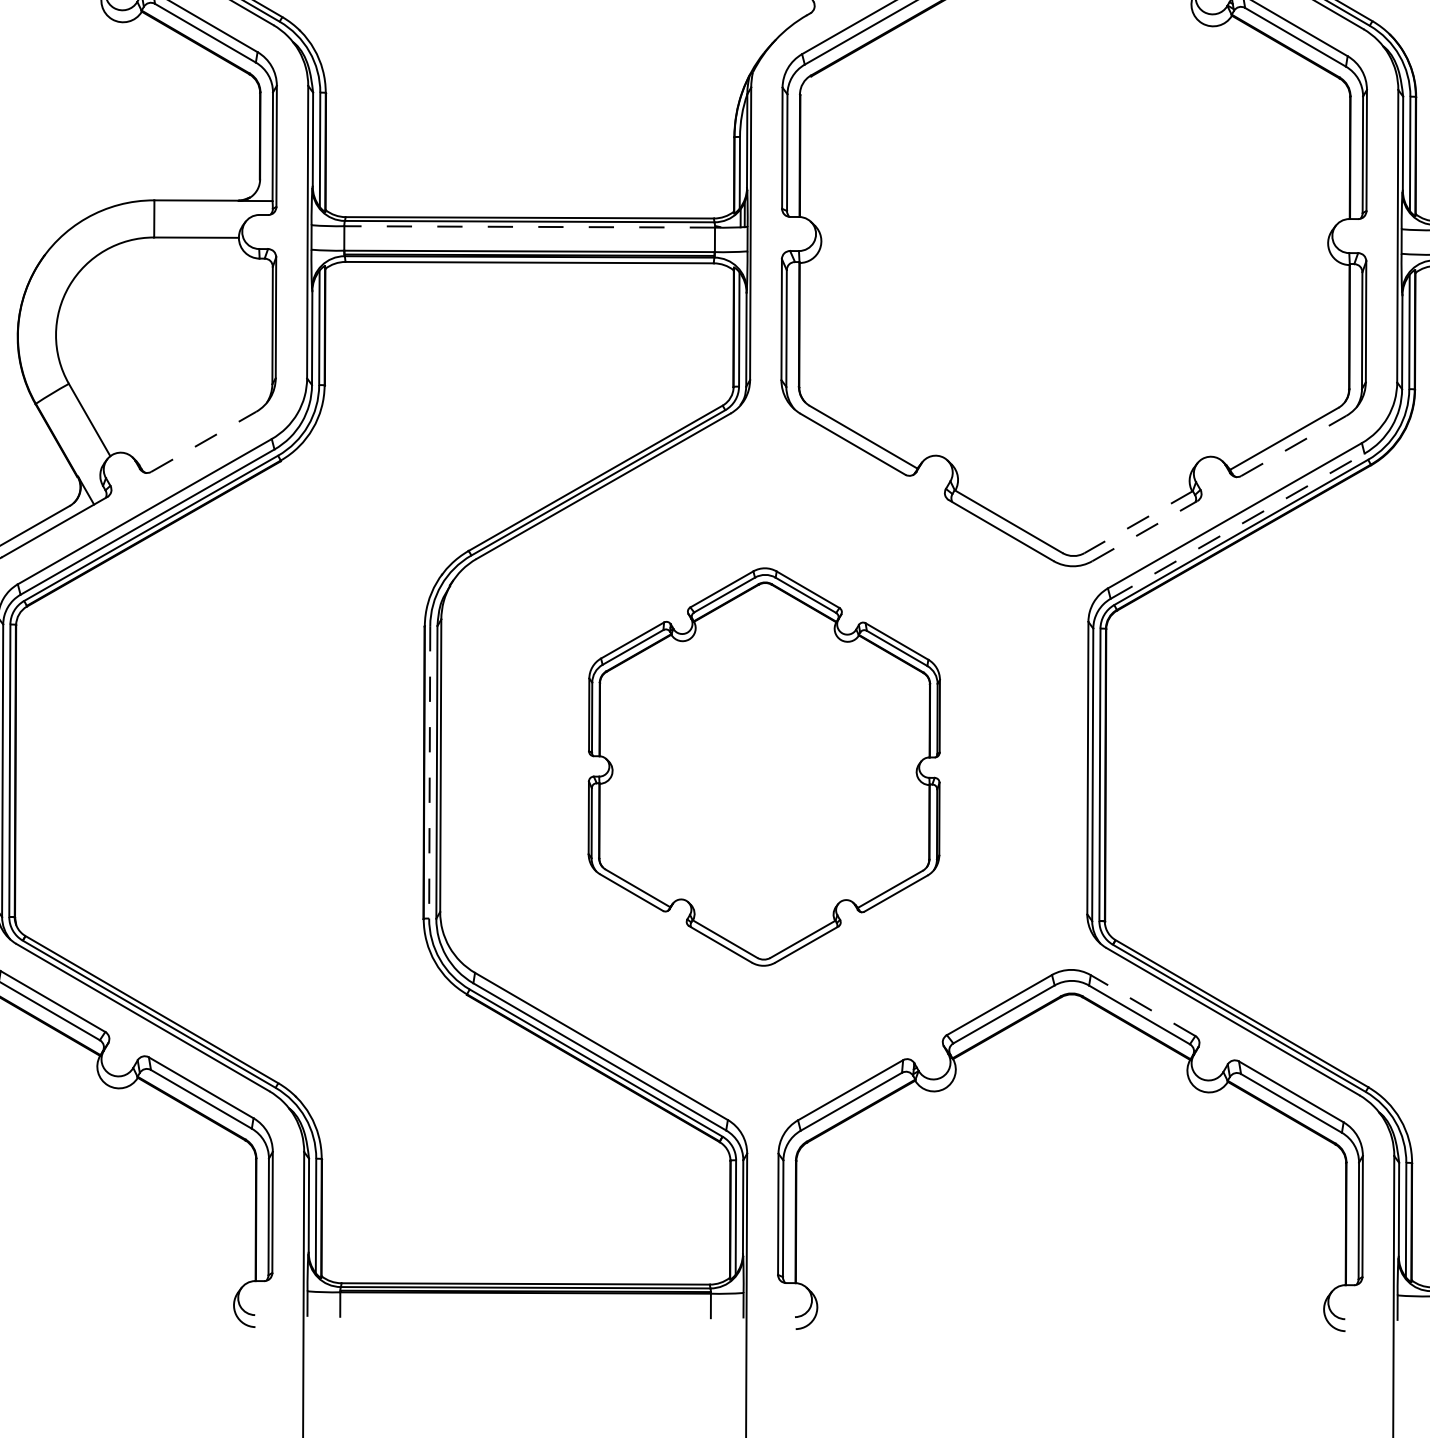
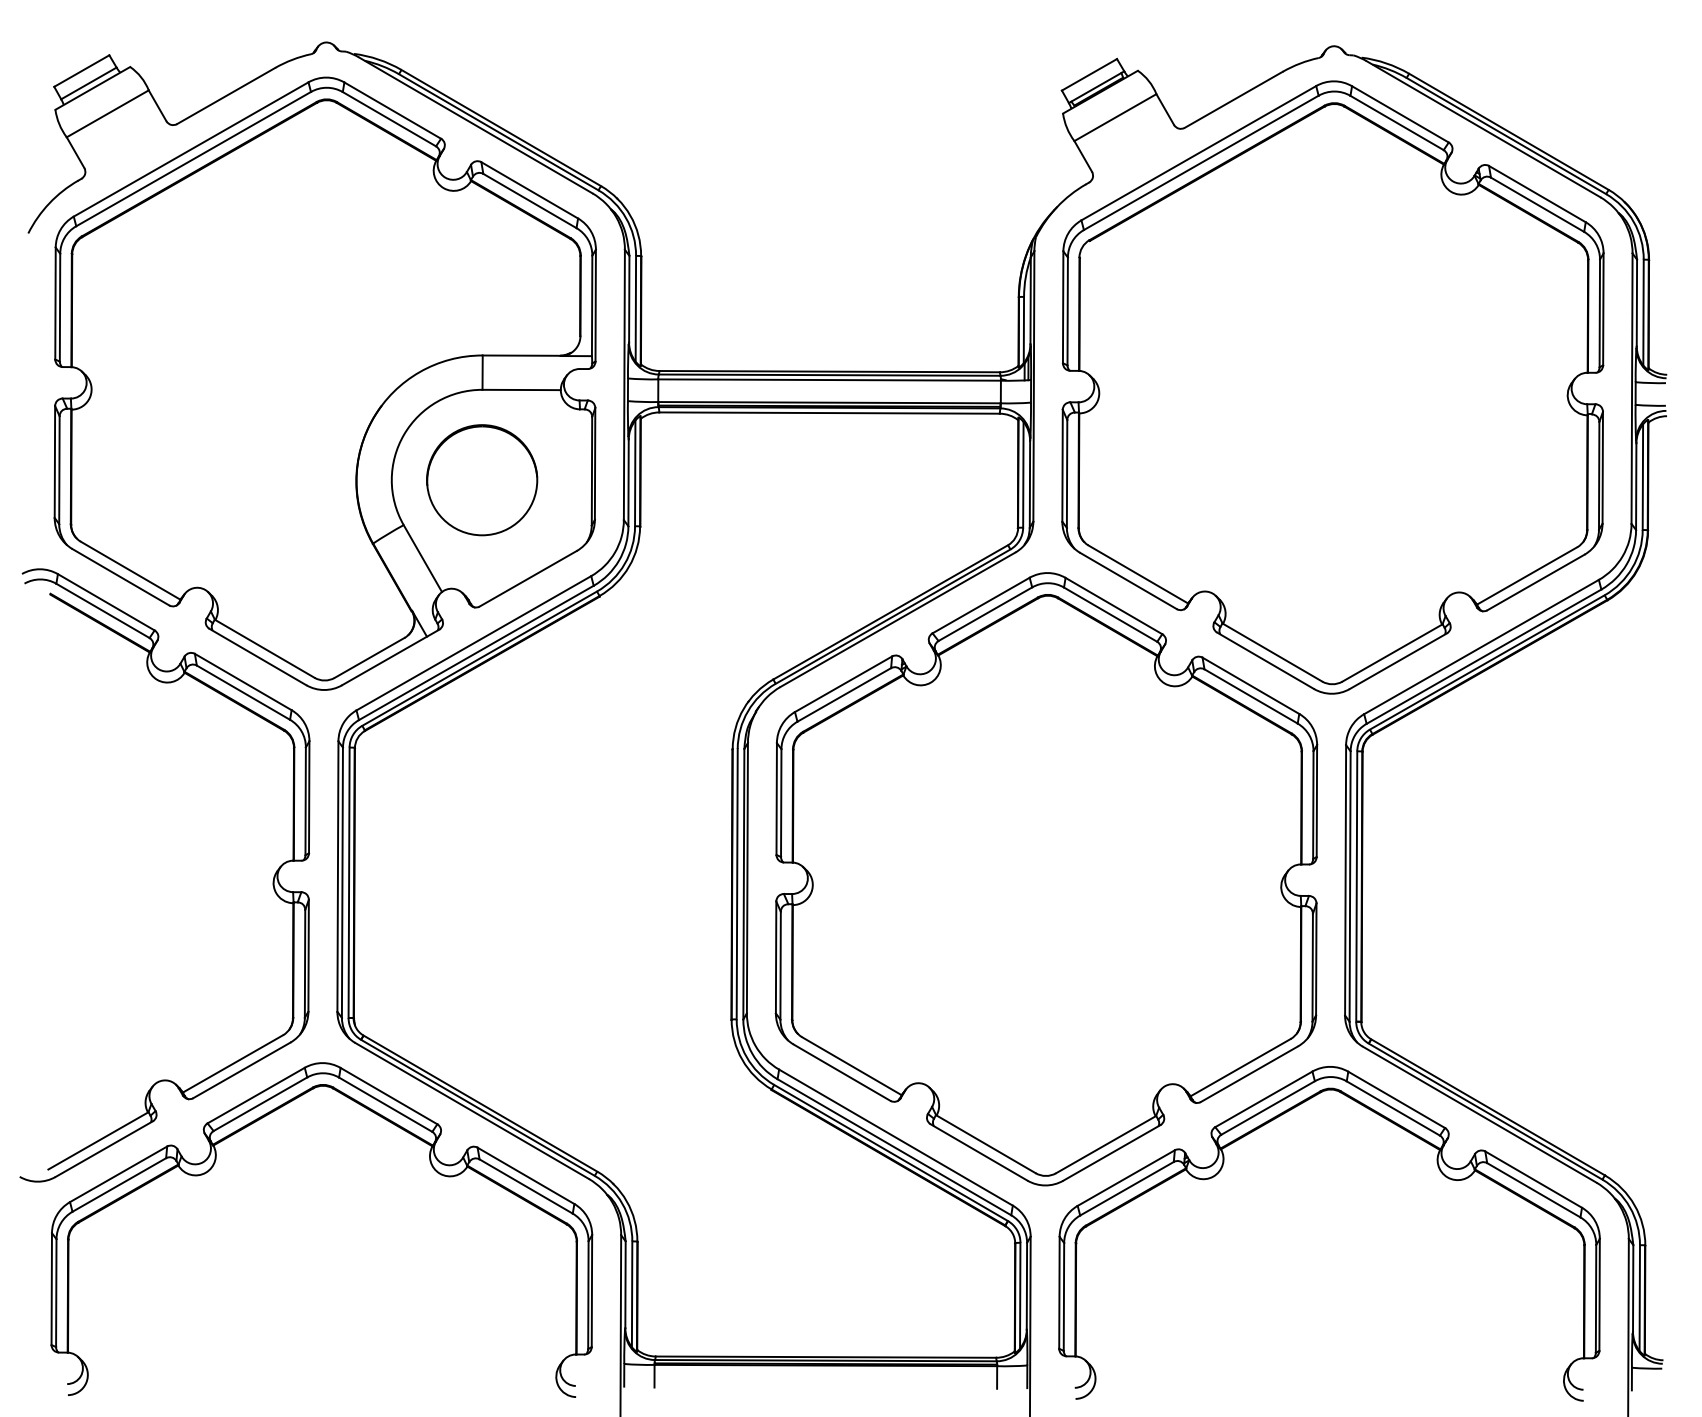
line: (529, 227) -> (829, 380), dashed -> solid
circle: (154, 335) -> (482, 480), added
line: (203, 441) -> (528, 578), dashed -> solid
line: (1293, 445) -> (1535, 582), dashed -> solid
line: (1138, 521) -> (1392, 652), dashed -> solid
line: (1238, 525) -> (1484, 656), dashed -> solid
line: (1145, 531) -> (1398, 661), dashed -> solid
part: (764, 767) -> (1046, 879), size x1.67
line: (430, 772) -> (737, 884), dashed -> solid
line: (1142, 1005) -> (1396, 1099), dashed -> solid

